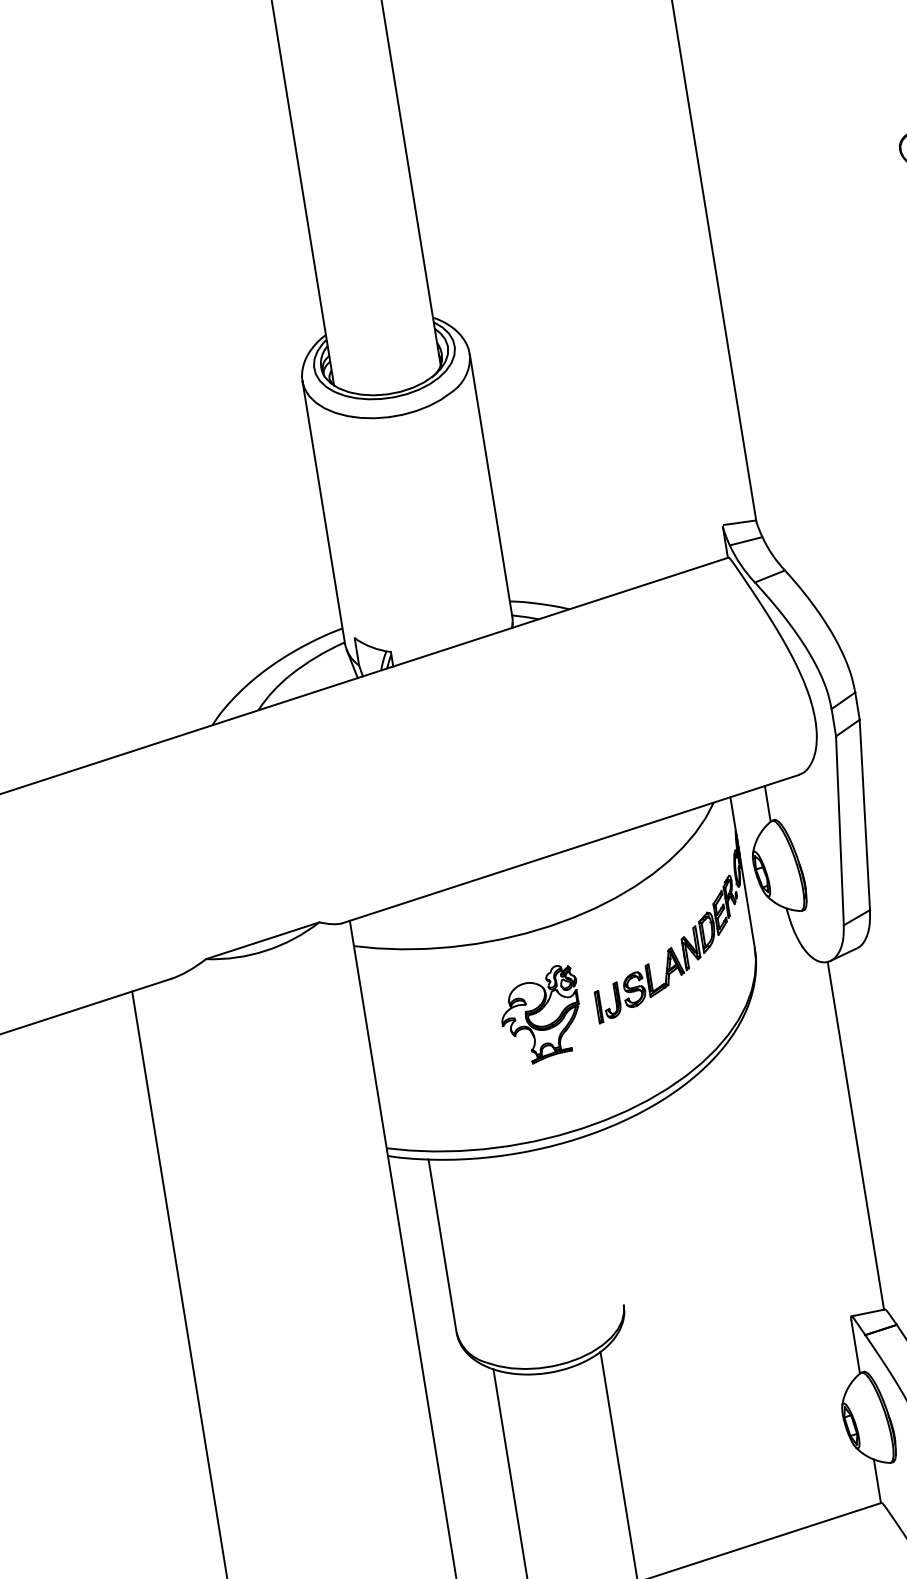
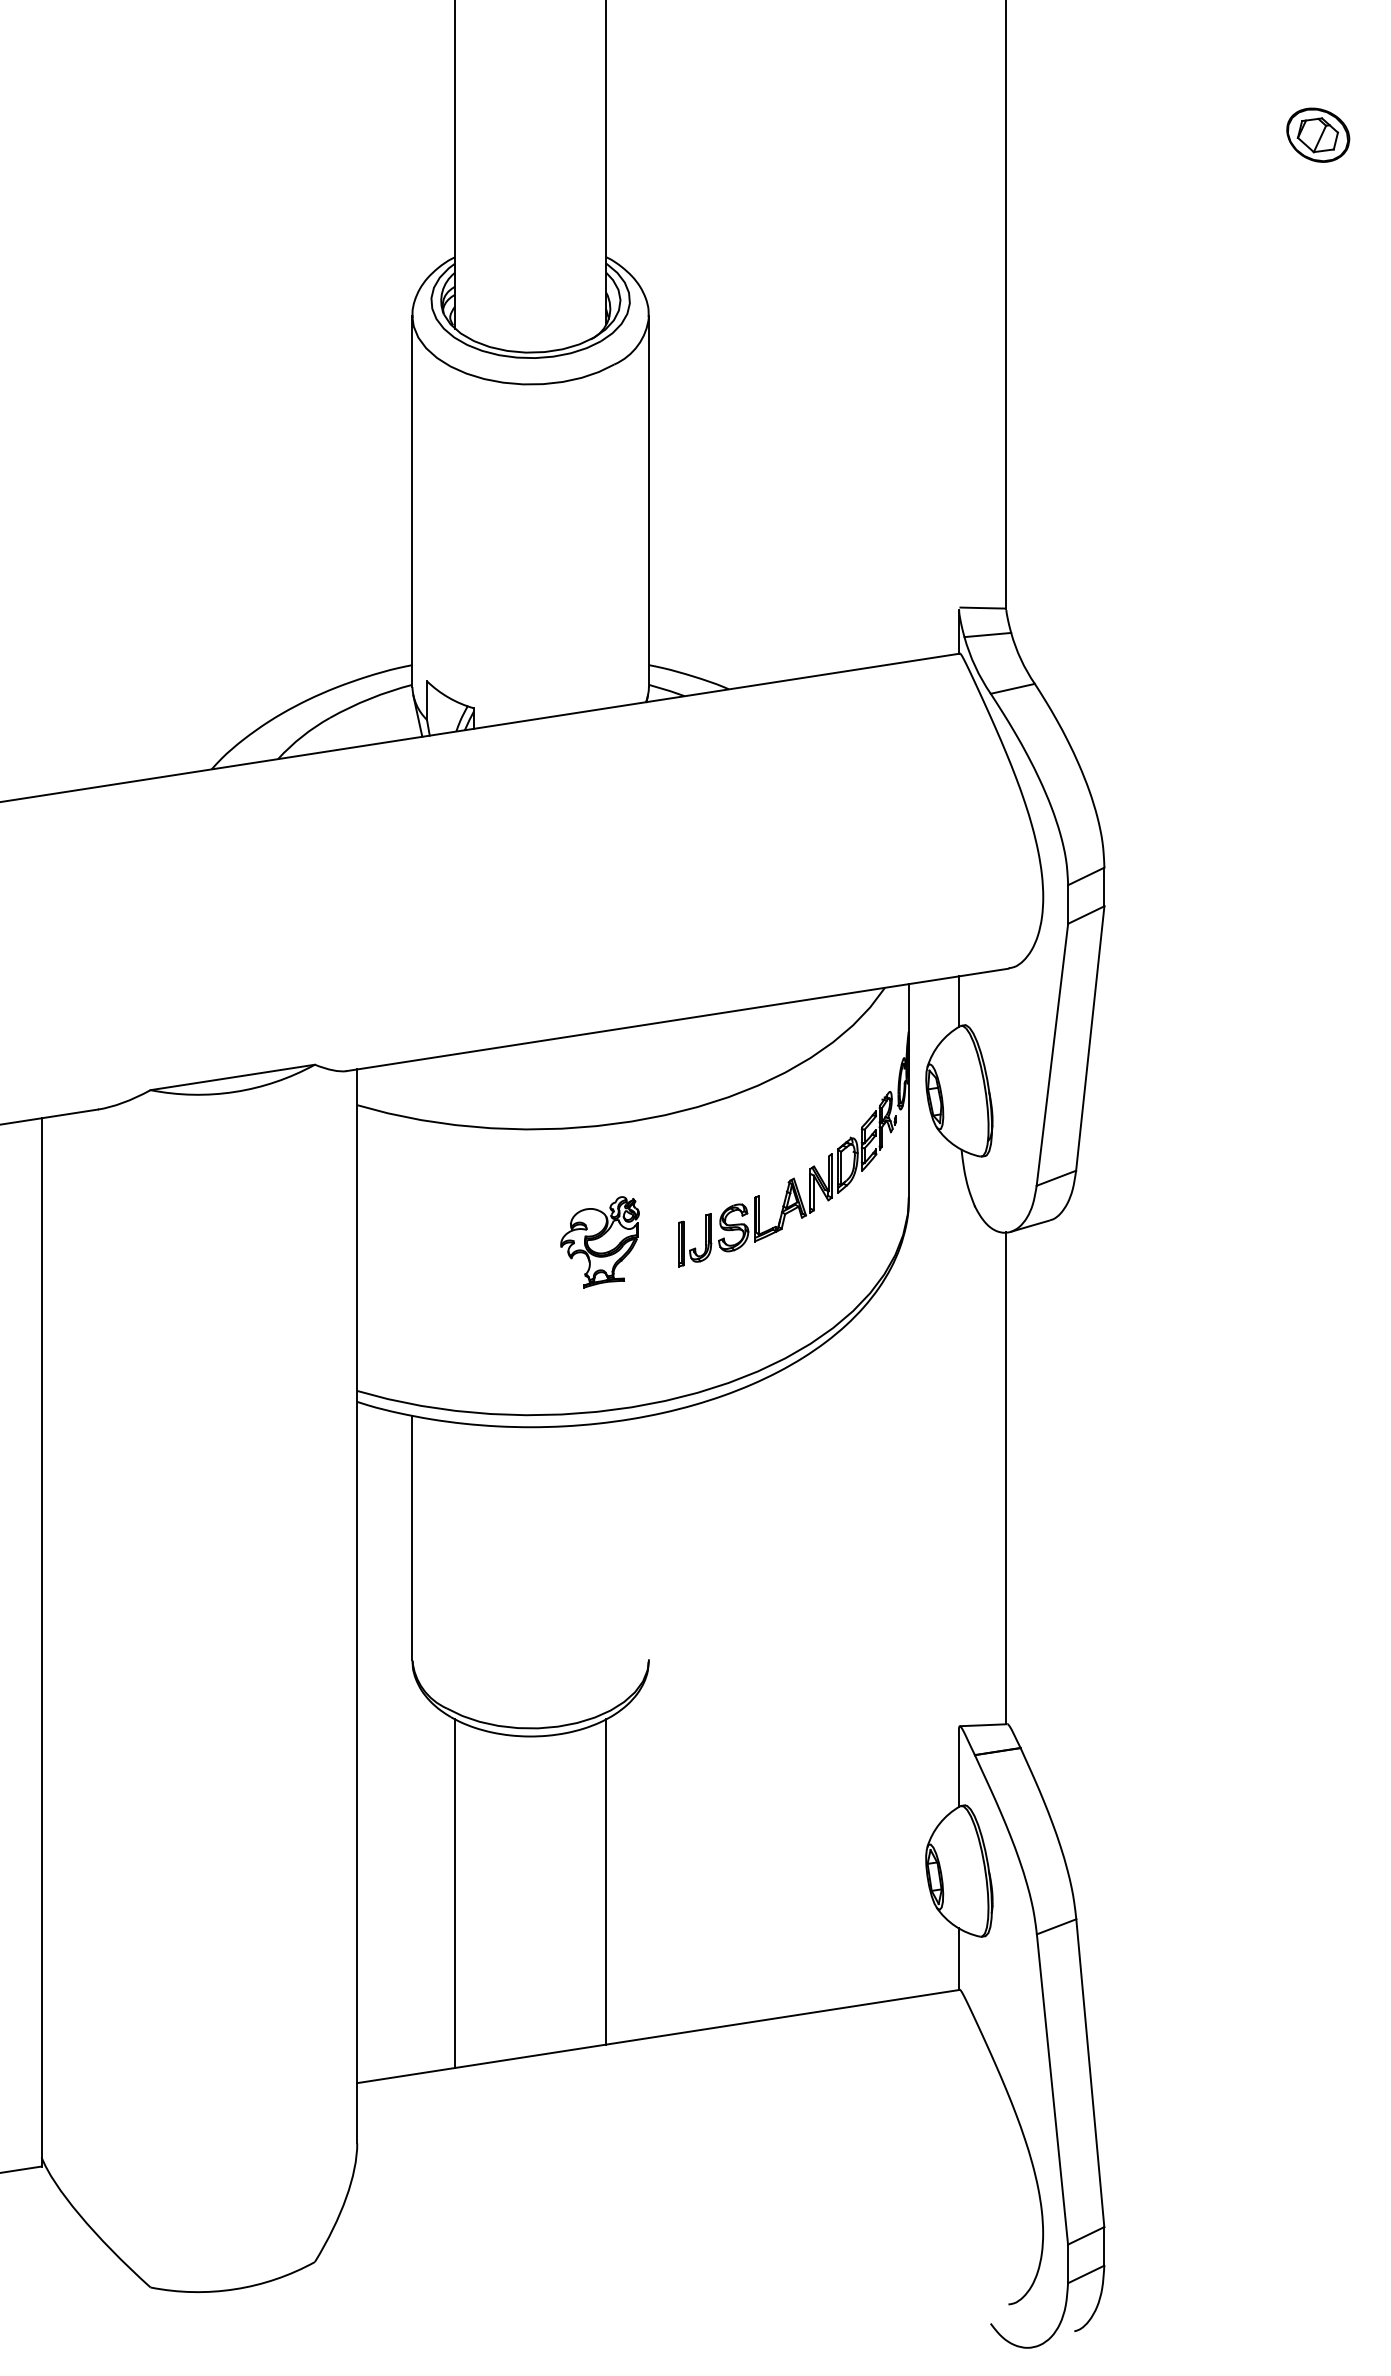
part: (540, 1014) -> (599, 1241), size x0.7

